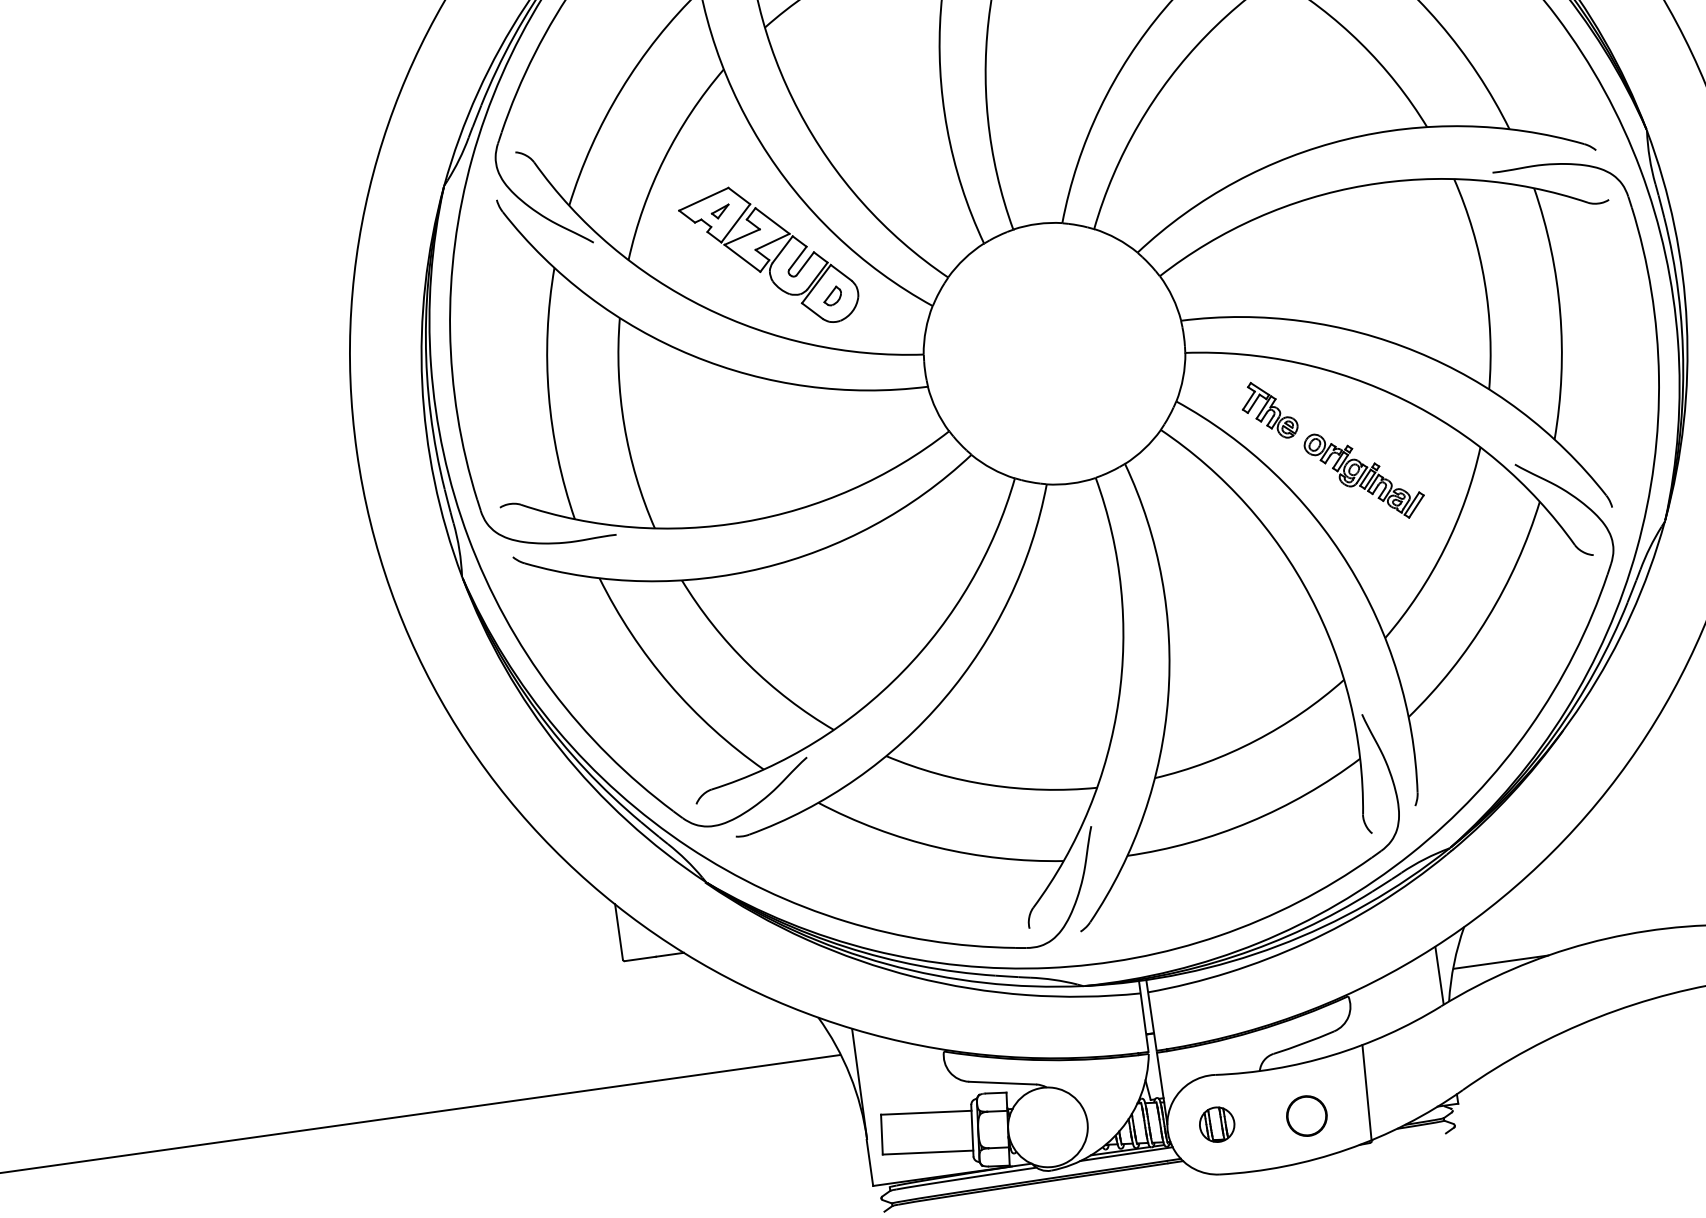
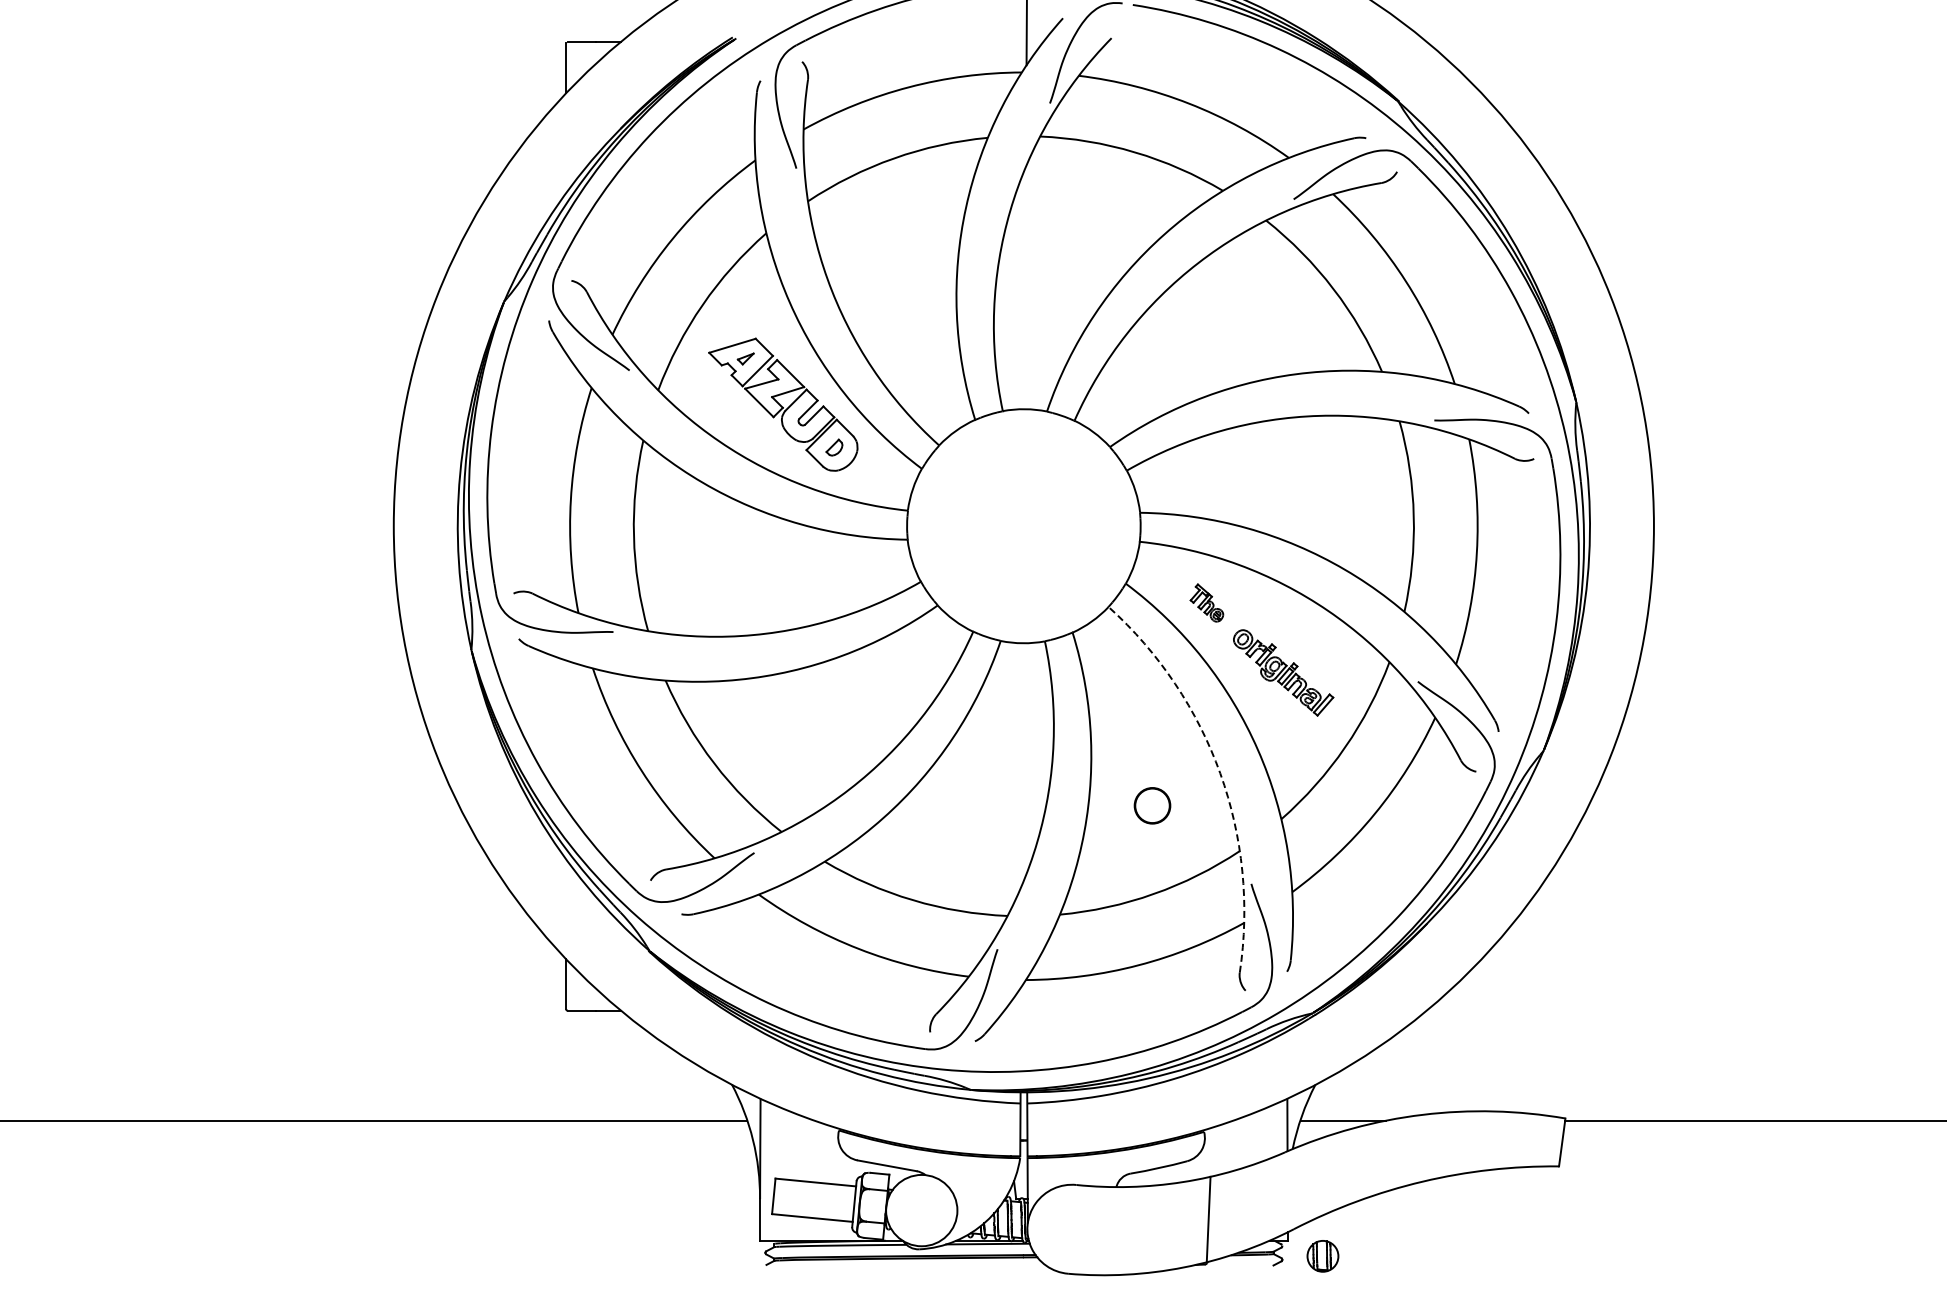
part: (1268, 409) -> (1206, 602), size x0.7
arc: (1310, 596) -> (1220, 773), solid -> dashed
part: (1306, 1115) -> (1152, 805), moved
part: (1216, 1124) -> (1322, 1256), moved

